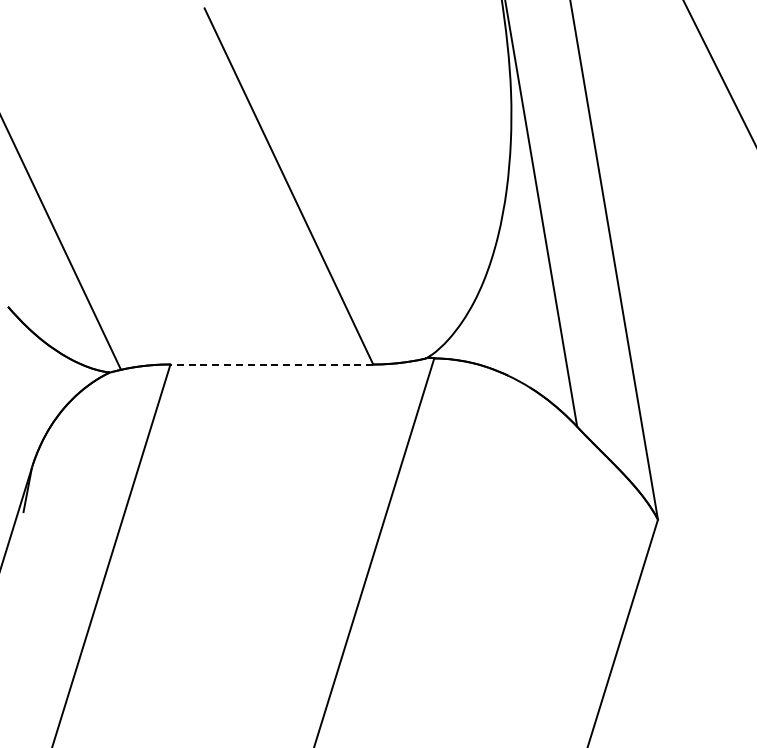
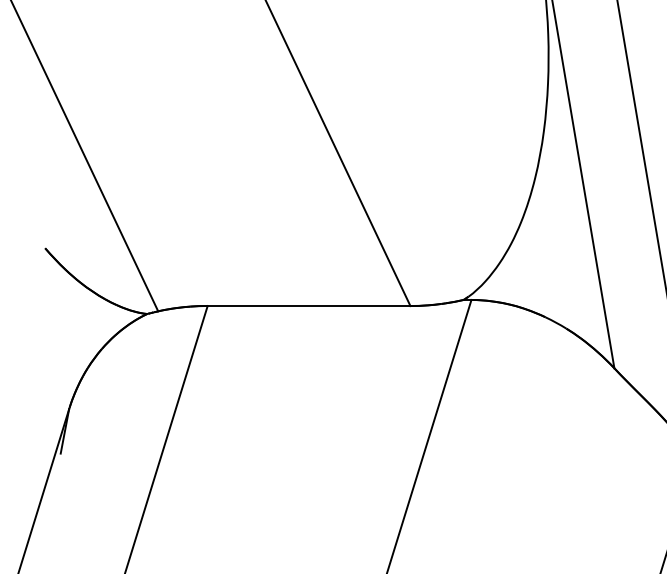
line: (271, 364) -> (308, 306), dashed -> solid

